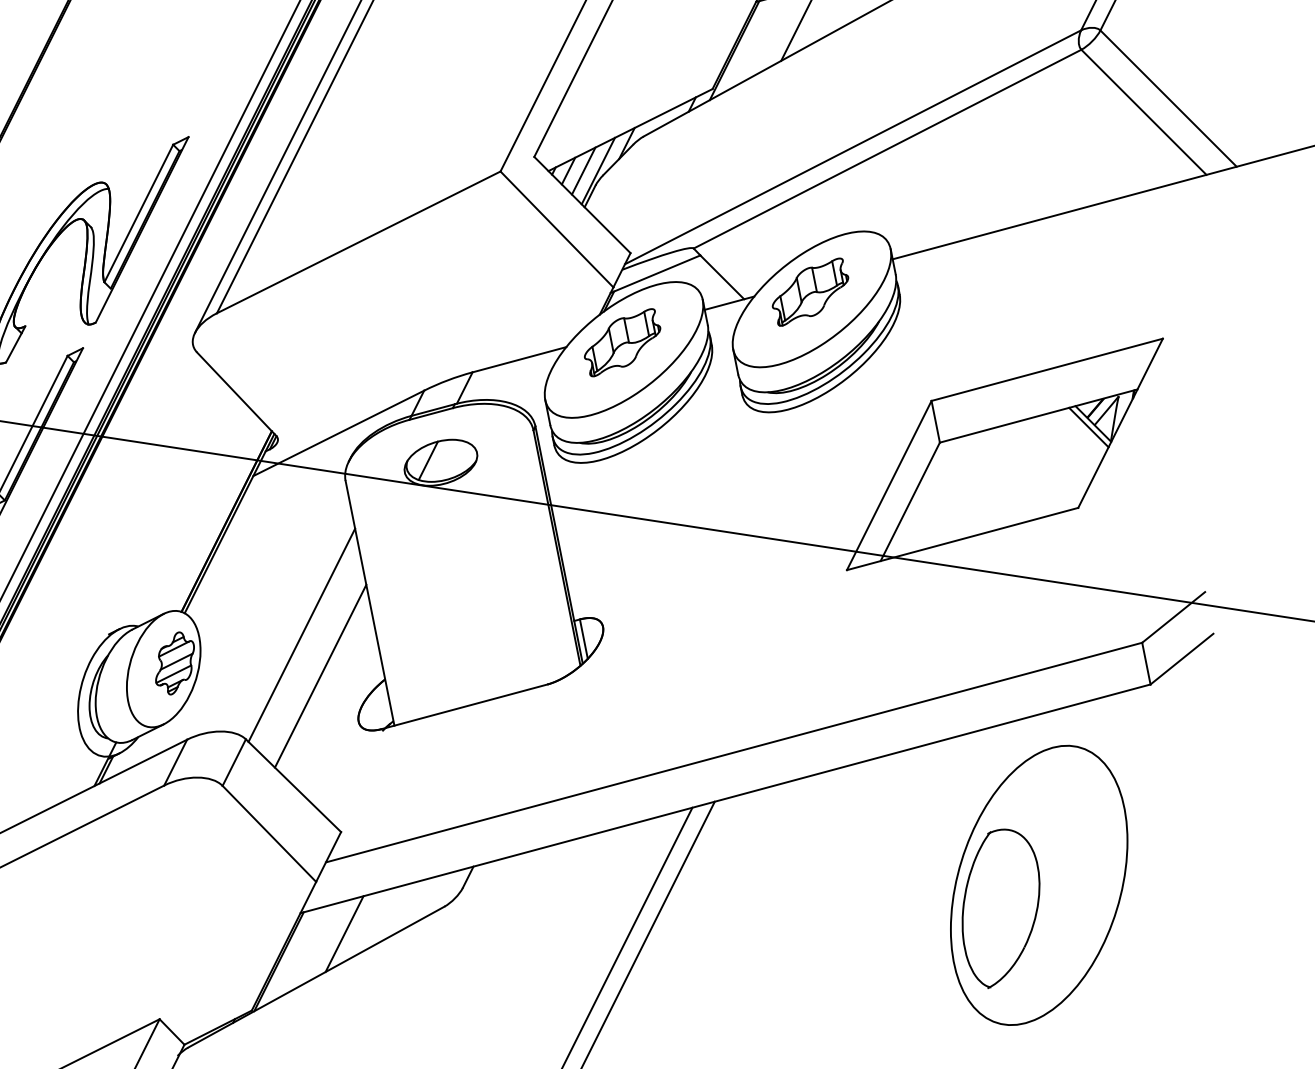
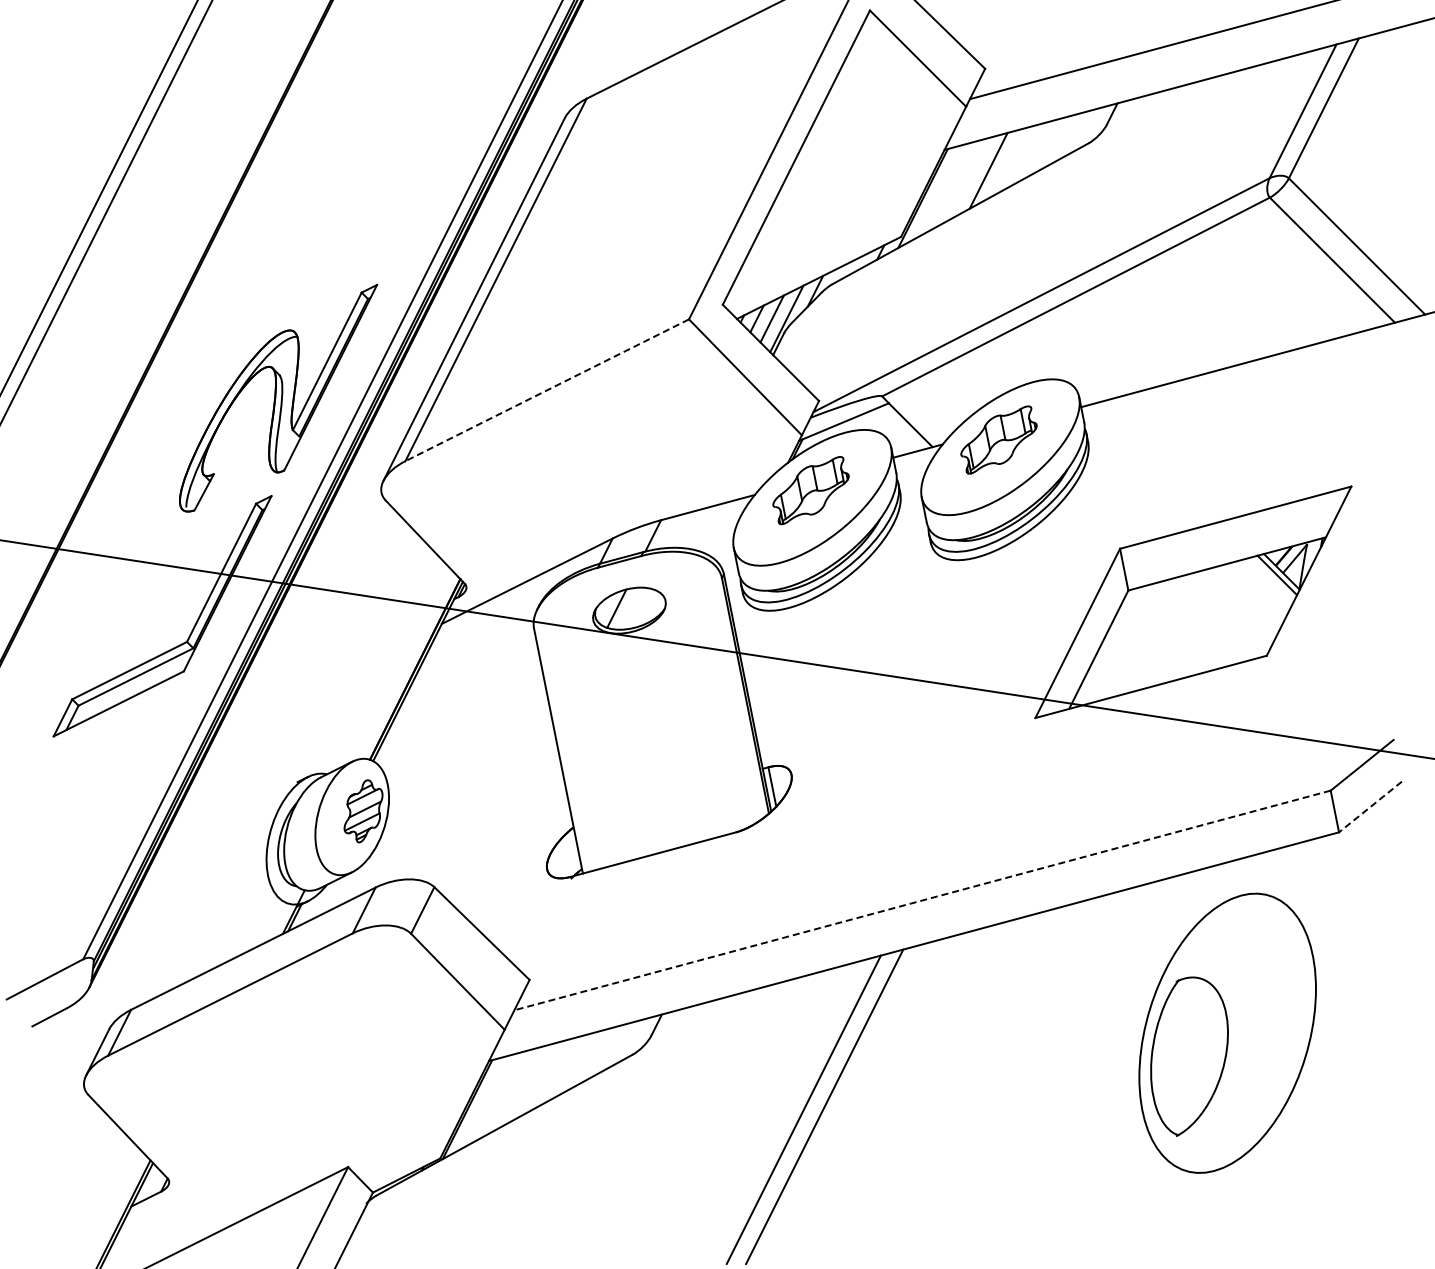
line: (359, 242) -> (547, 390), solid -> dashed
line: (302, 634) -> (490, 782), removed
line: (1182, 659) -> (1370, 807), solid -> dashed
line: (320, 675) -> (508, 823), removed
line: (734, 752) -> (922, 900), solid -> dashed
line: (345, 933) -> (533, 1081), removed

